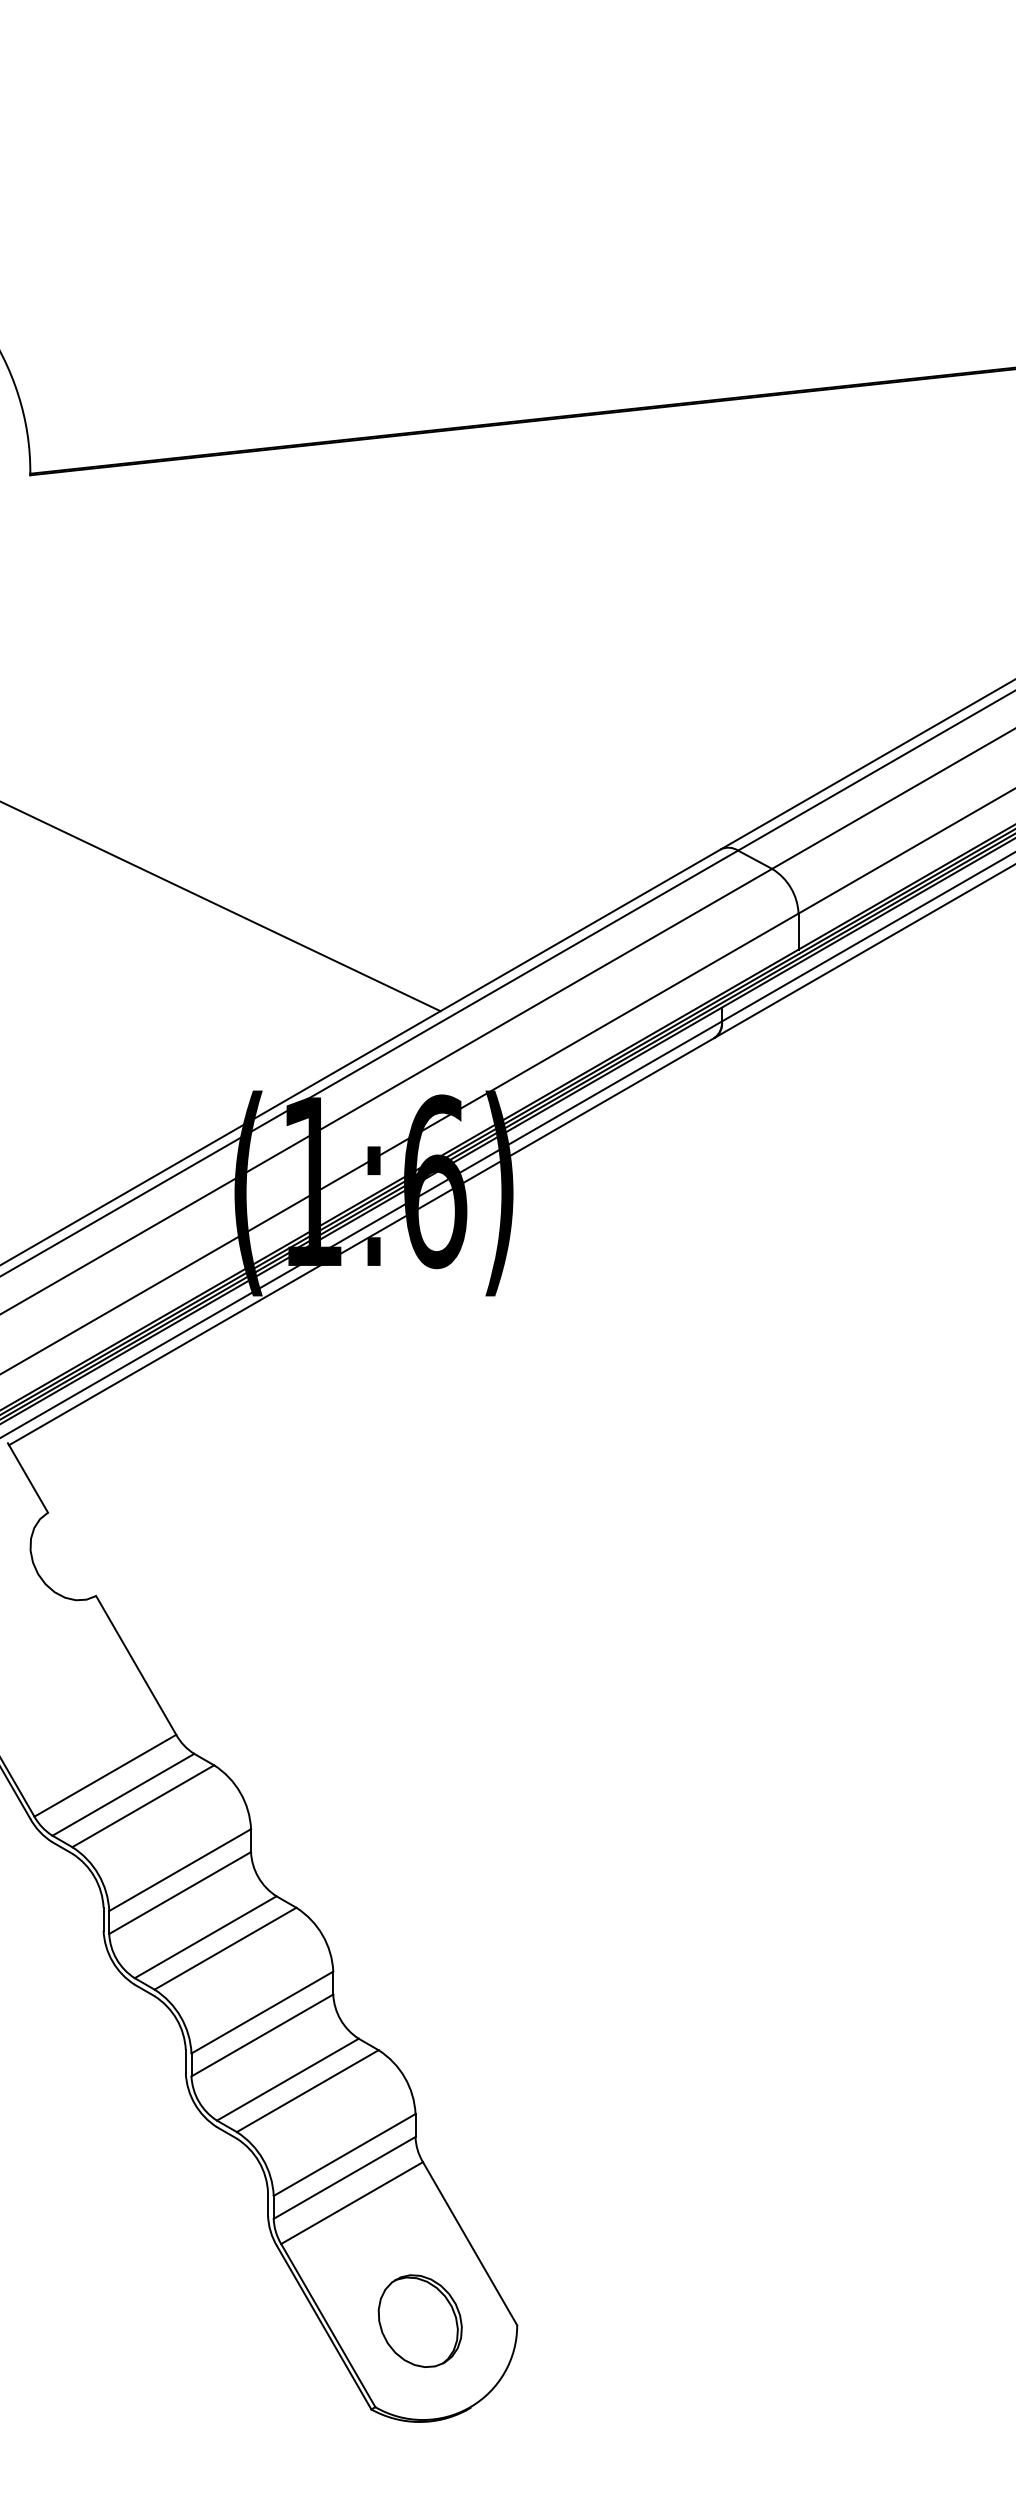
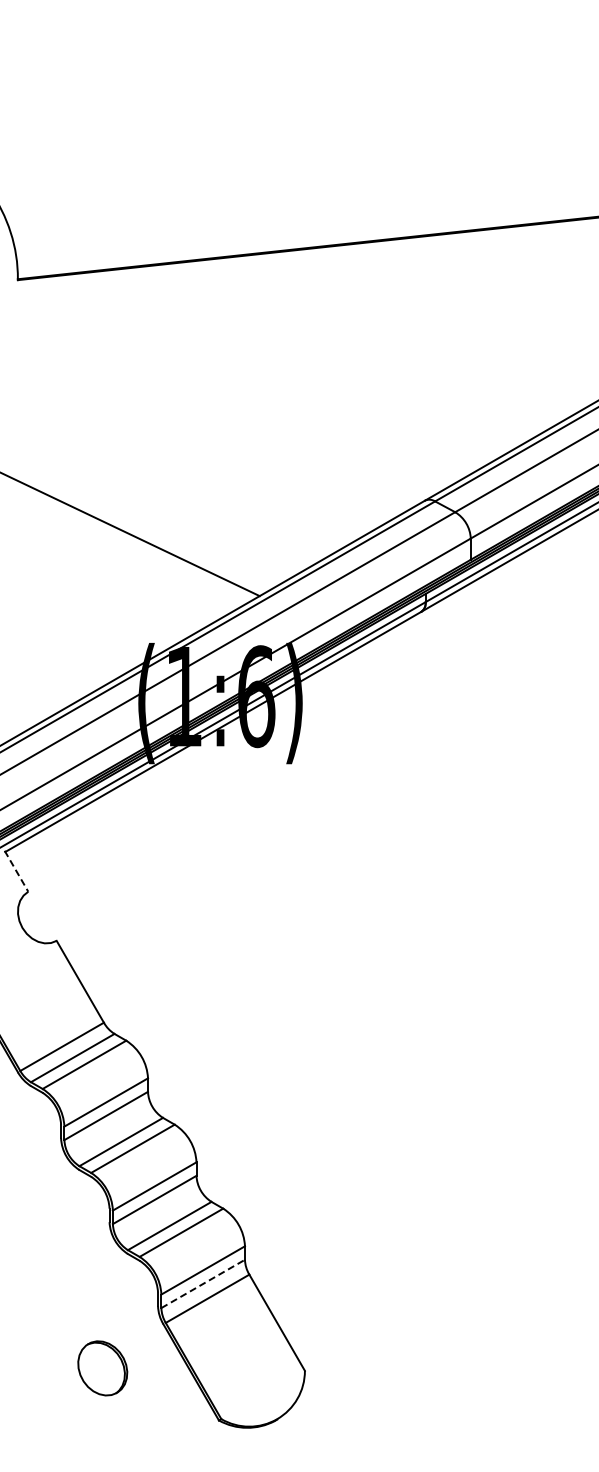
line: (27, 1478) -> (16, 871), solid -> dashed
line: (345, 2177) -> (203, 1283), solid -> dashed
part: (419, 2321) -> (102, 1368), moved

